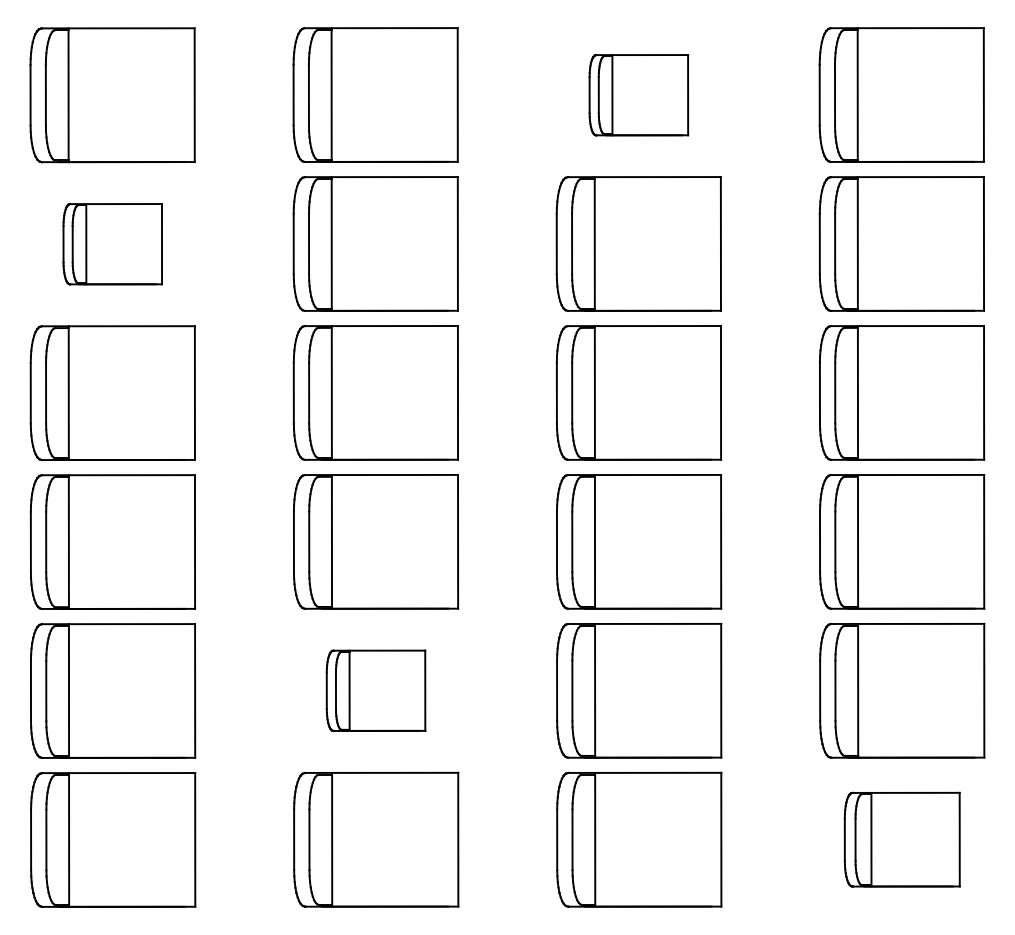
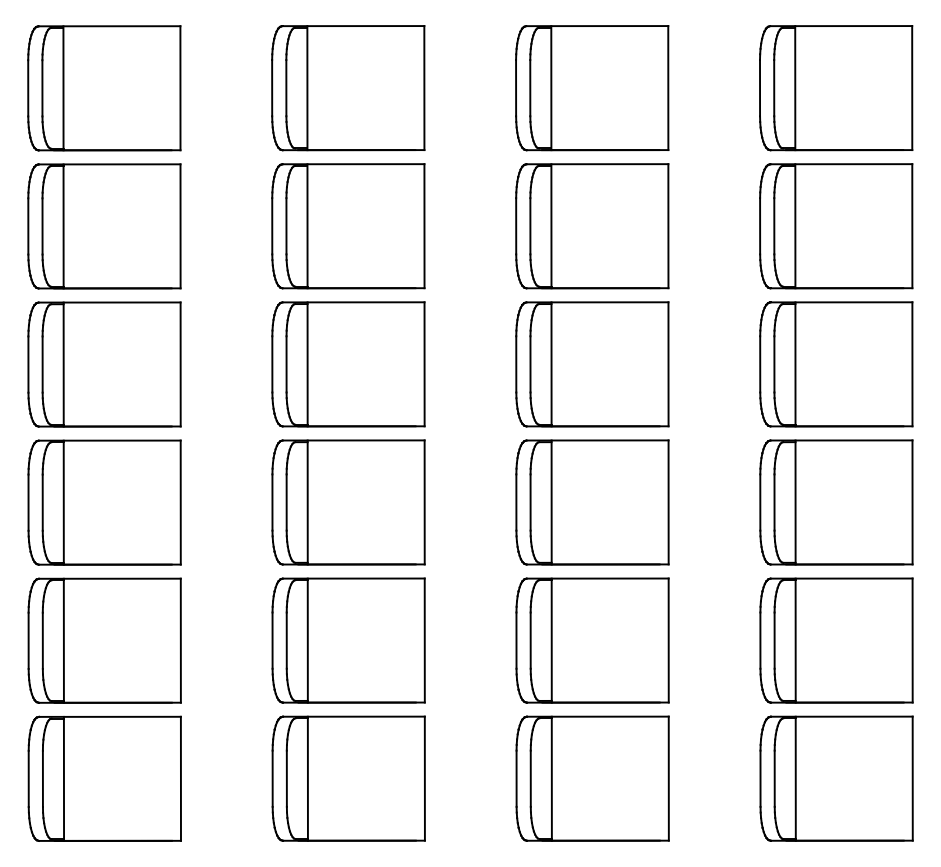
part: (639, 95) -> (592, 88), size x1.67
part: (112, 244) -> (104, 226), size x1.67
part: (375, 690) -> (348, 640), size x1.67
part: (902, 839) -> (836, 778), size x1.43

